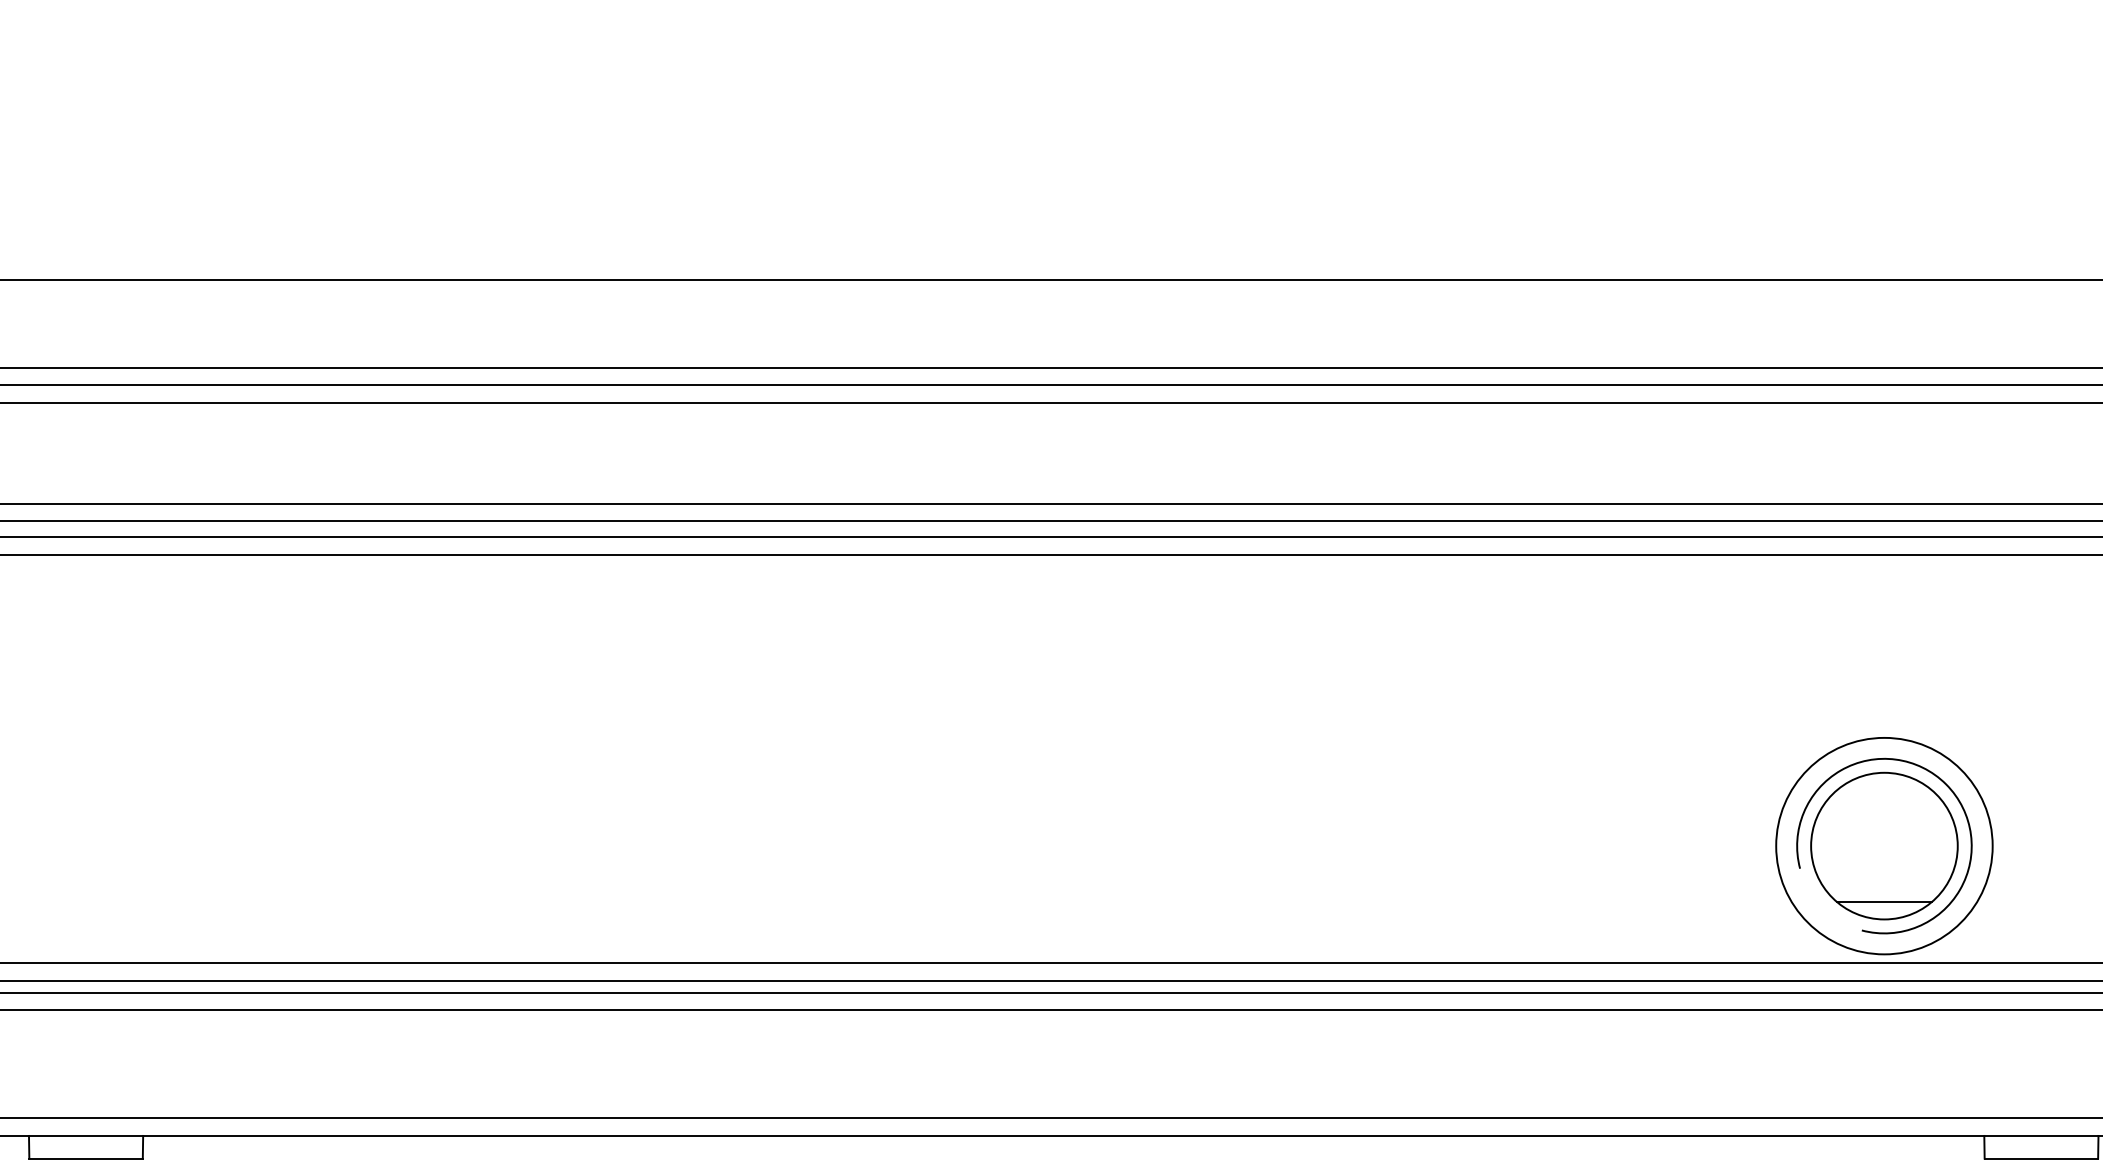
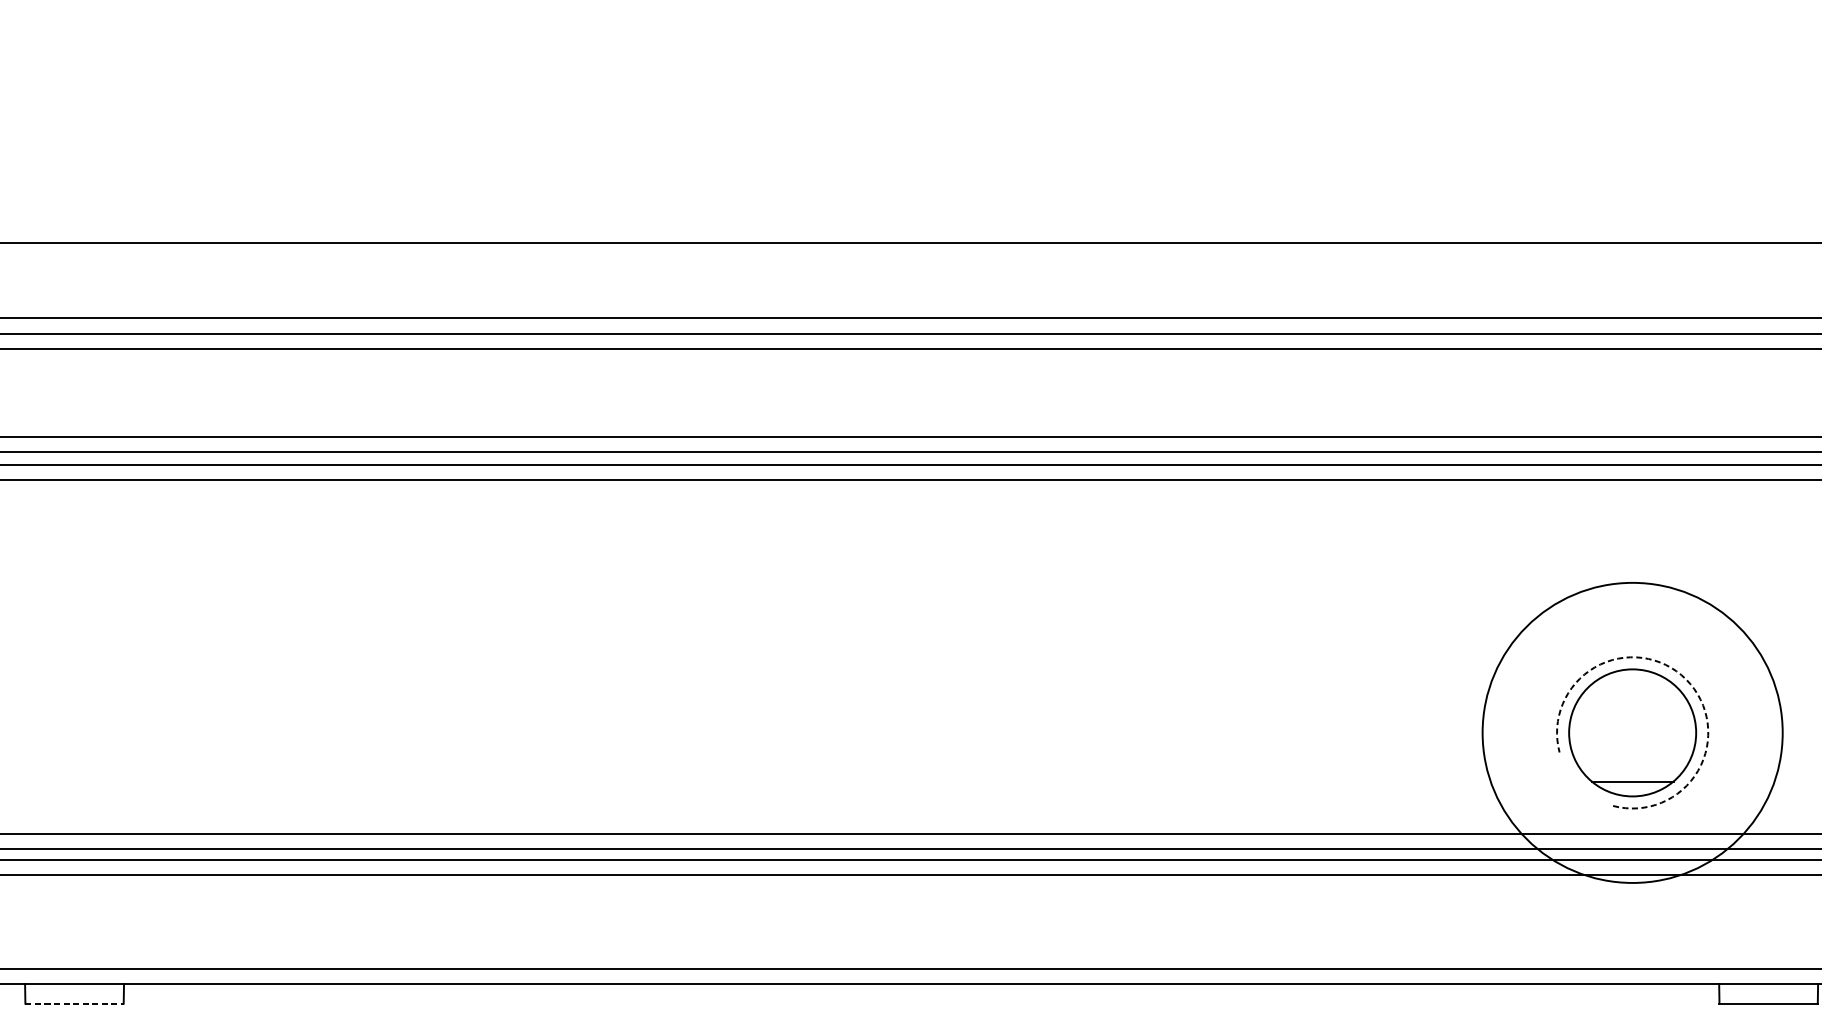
arc: (1946, 784) -> (1686, 679), solid -> dashed
circle: (1884, 845) -> (1632, 732), size x1.6
line: (86, 1158) -> (74, 1003), solid -> dashed

